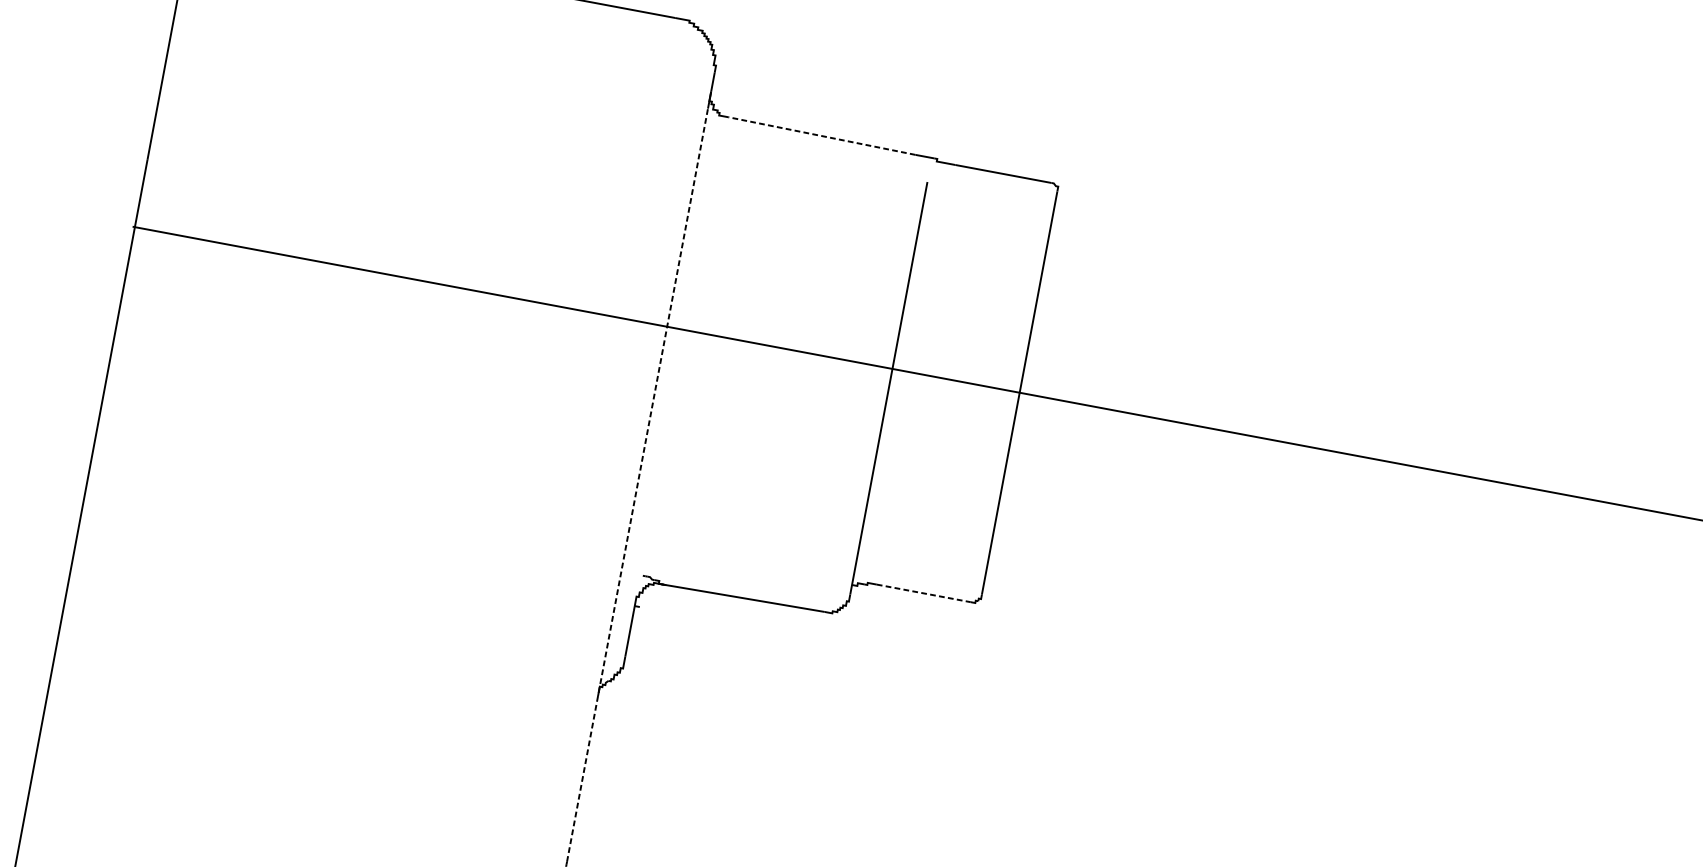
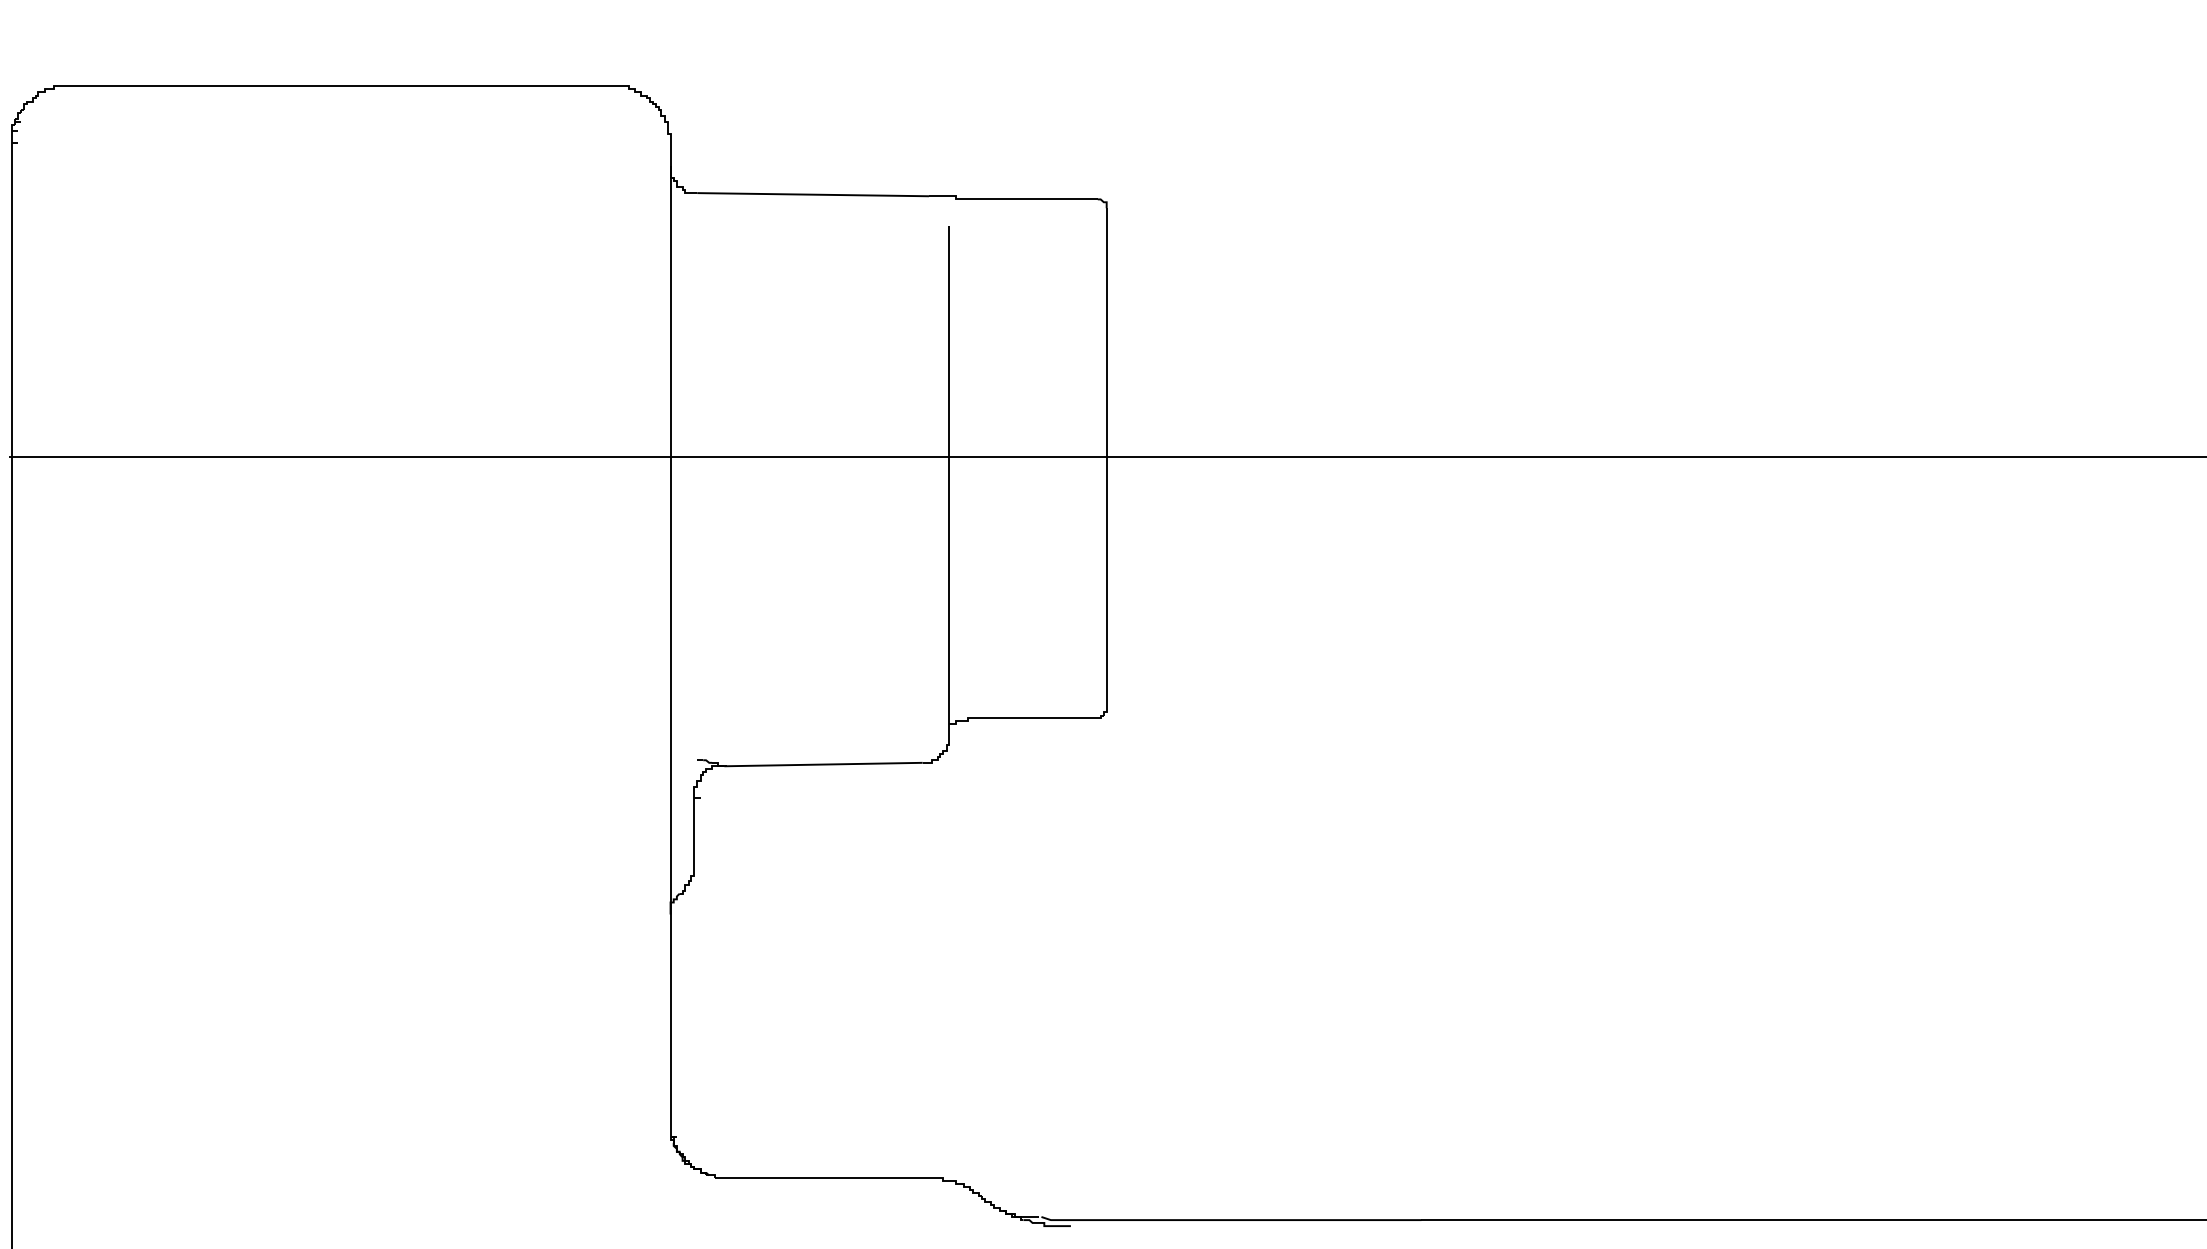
line: (822, 136) -> (813, 194), dashed -> solid
line: (637, 485) -> (670, 653), dashed -> solid
line: (924, 593) -> (1037, 718), dashed -> solid

